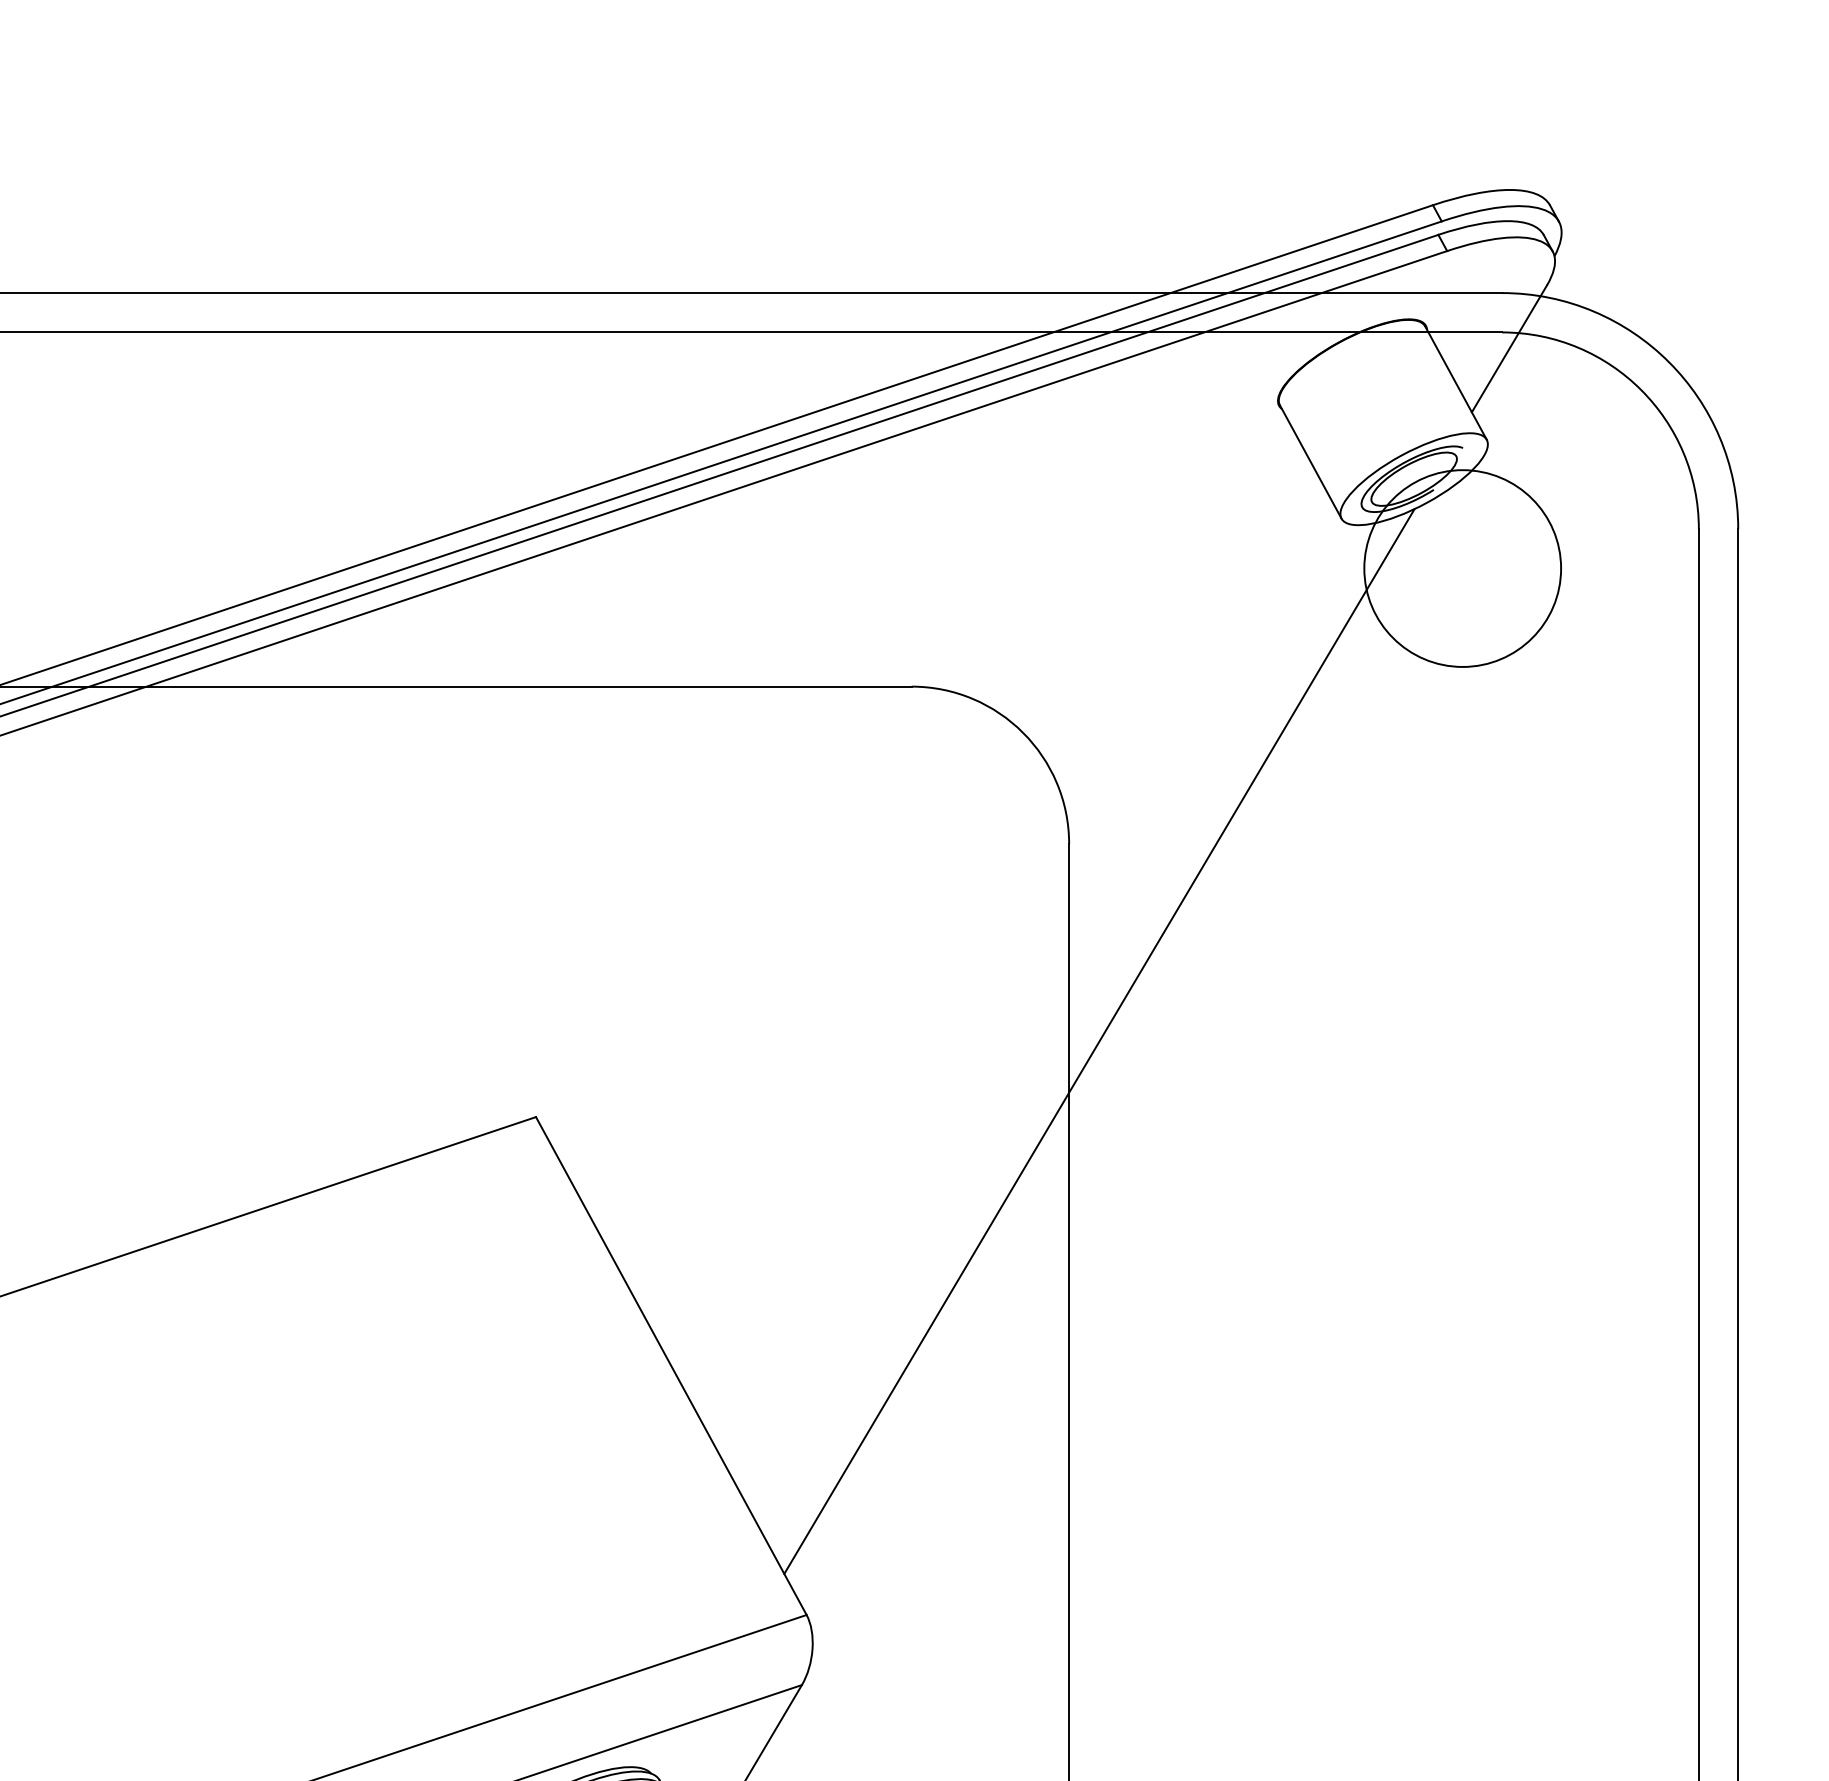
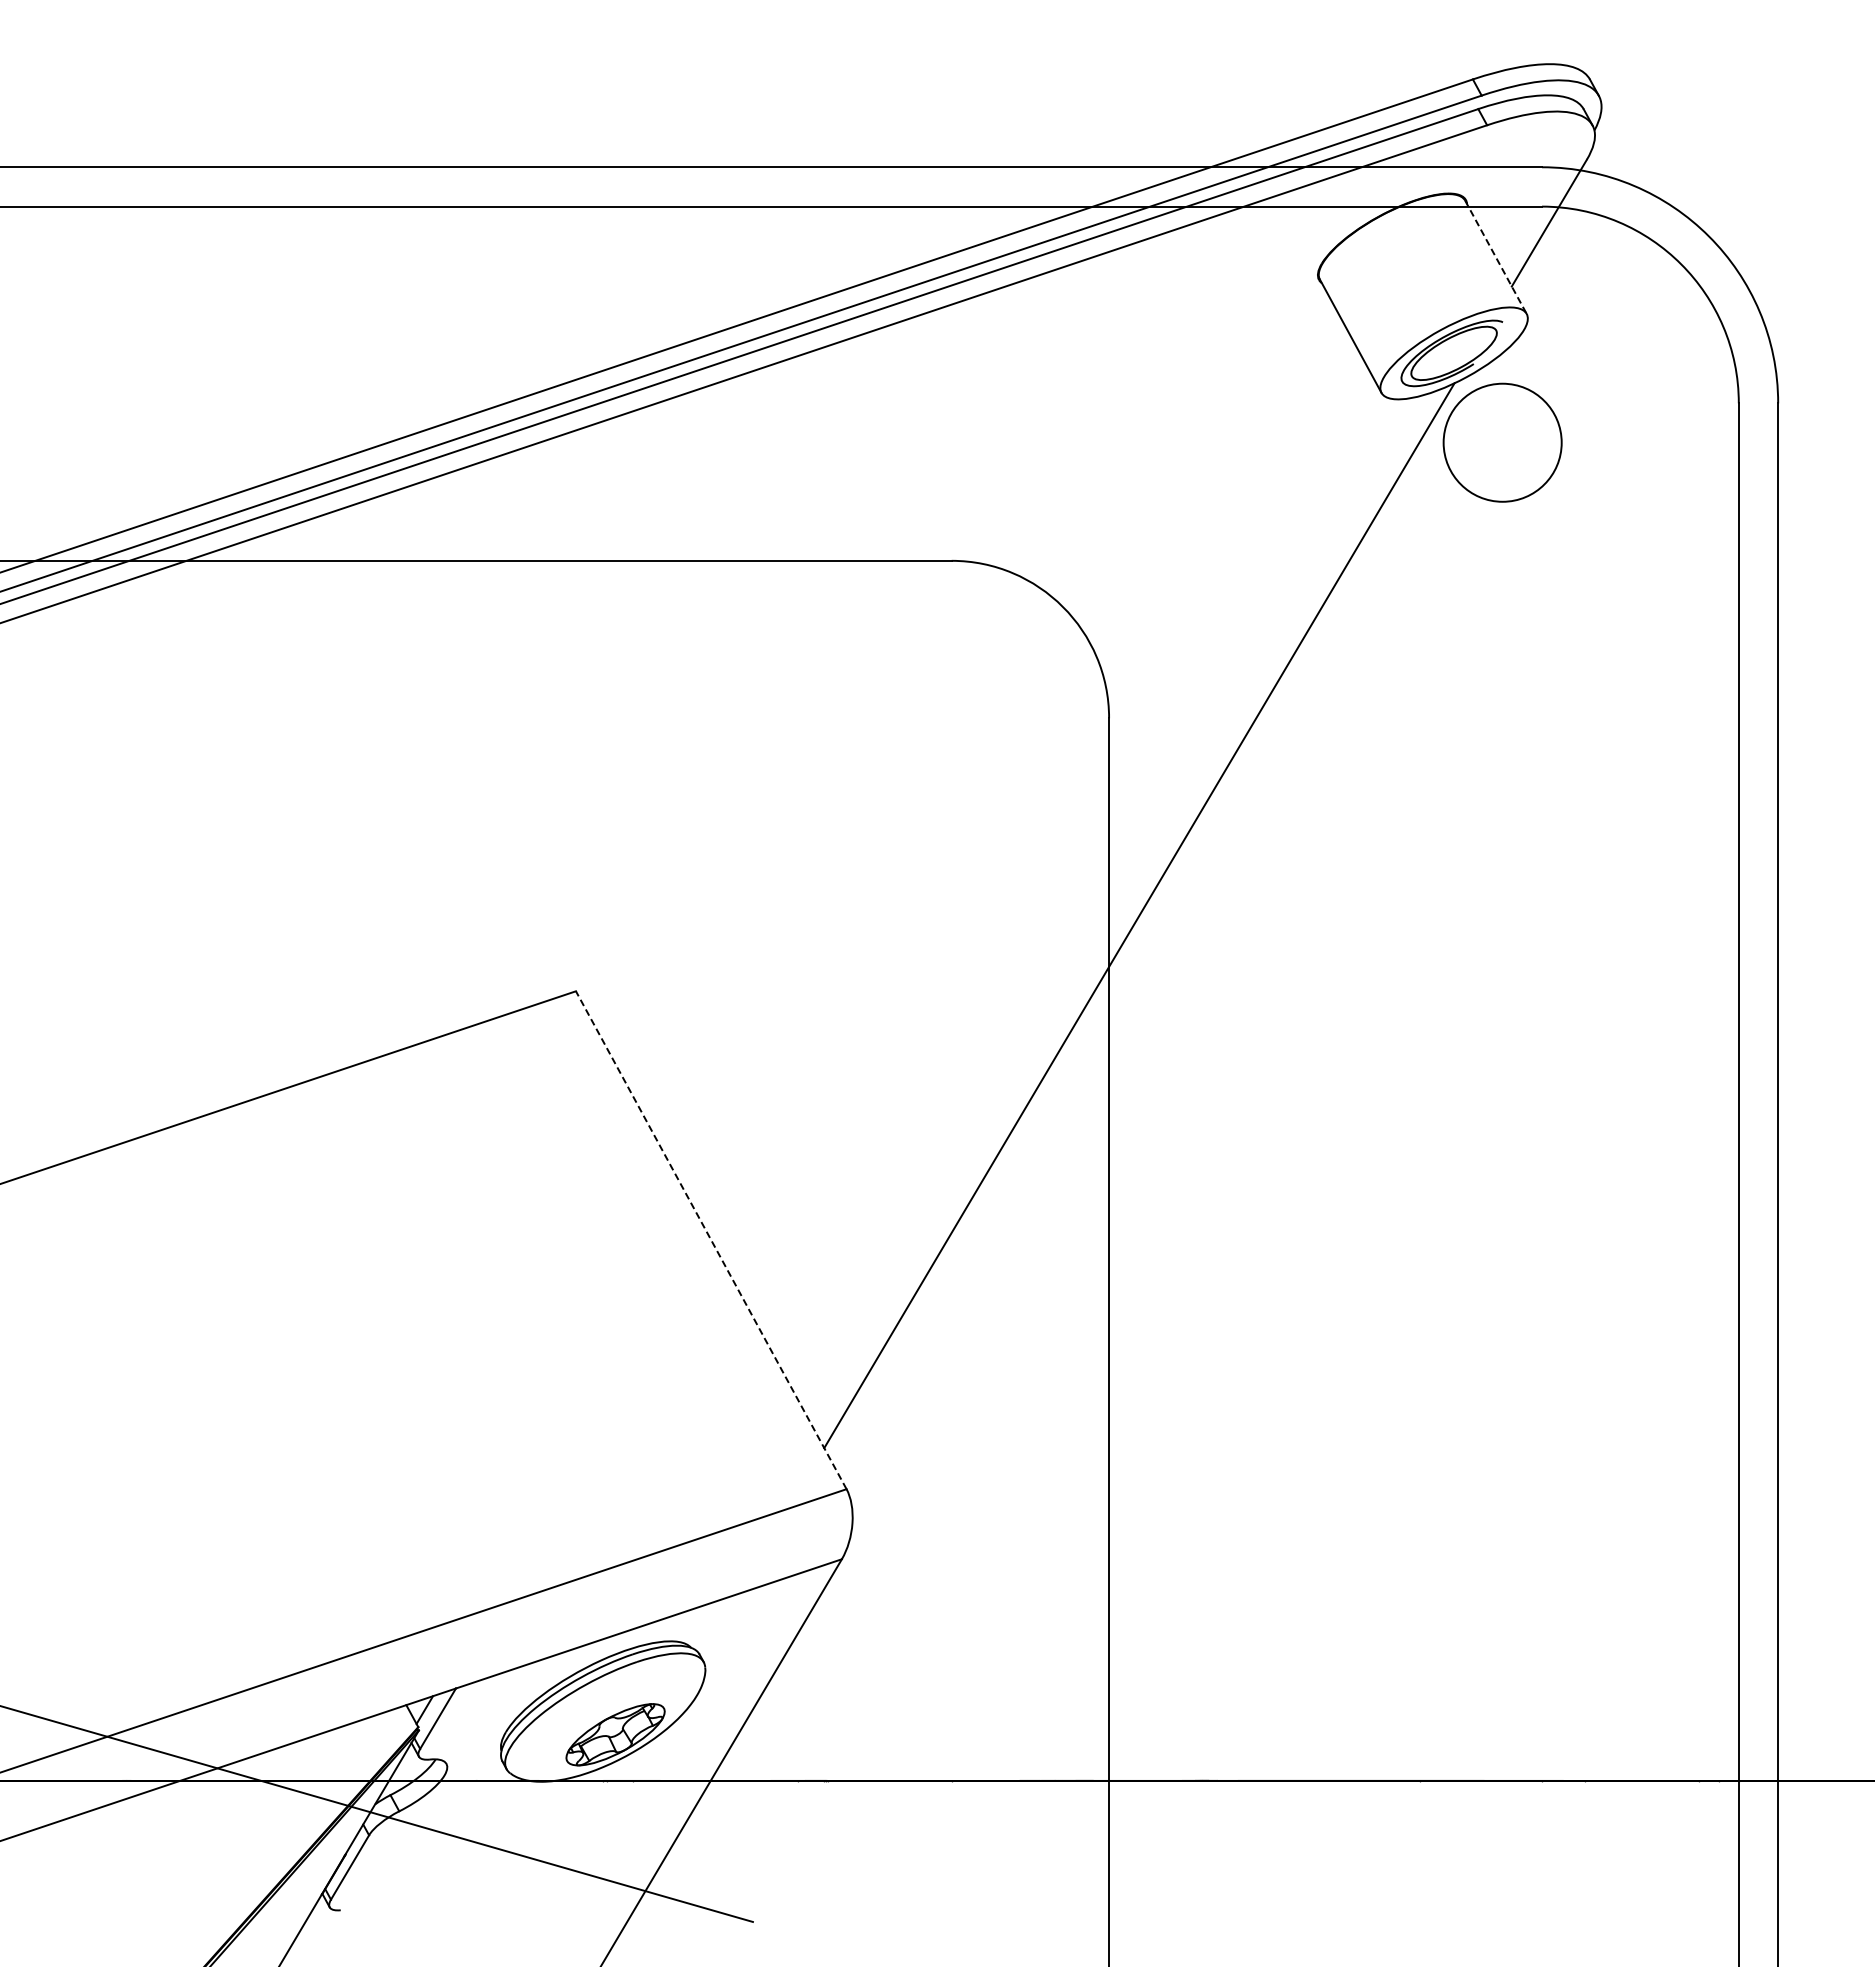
line: (1455, 383) -> (1495, 257), solid -> dashed
circle: (1462, 568) -> (1502, 442), size x0.6
line: (671, 1365) -> (711, 1239), solid -> dashed

